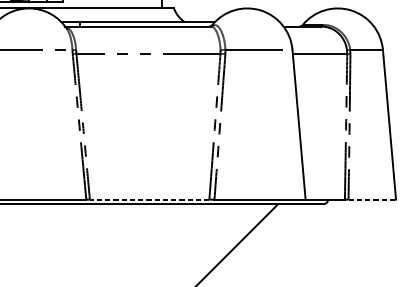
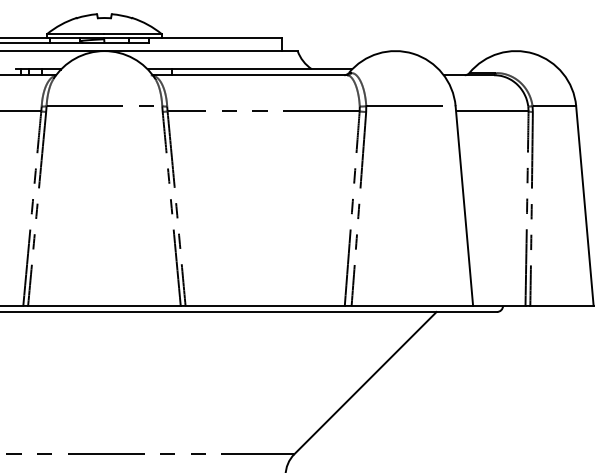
line: (149, 199) -> (265, 305), dashed -> solid
line: (371, 199) -> (561, 305), dashed -> solid

